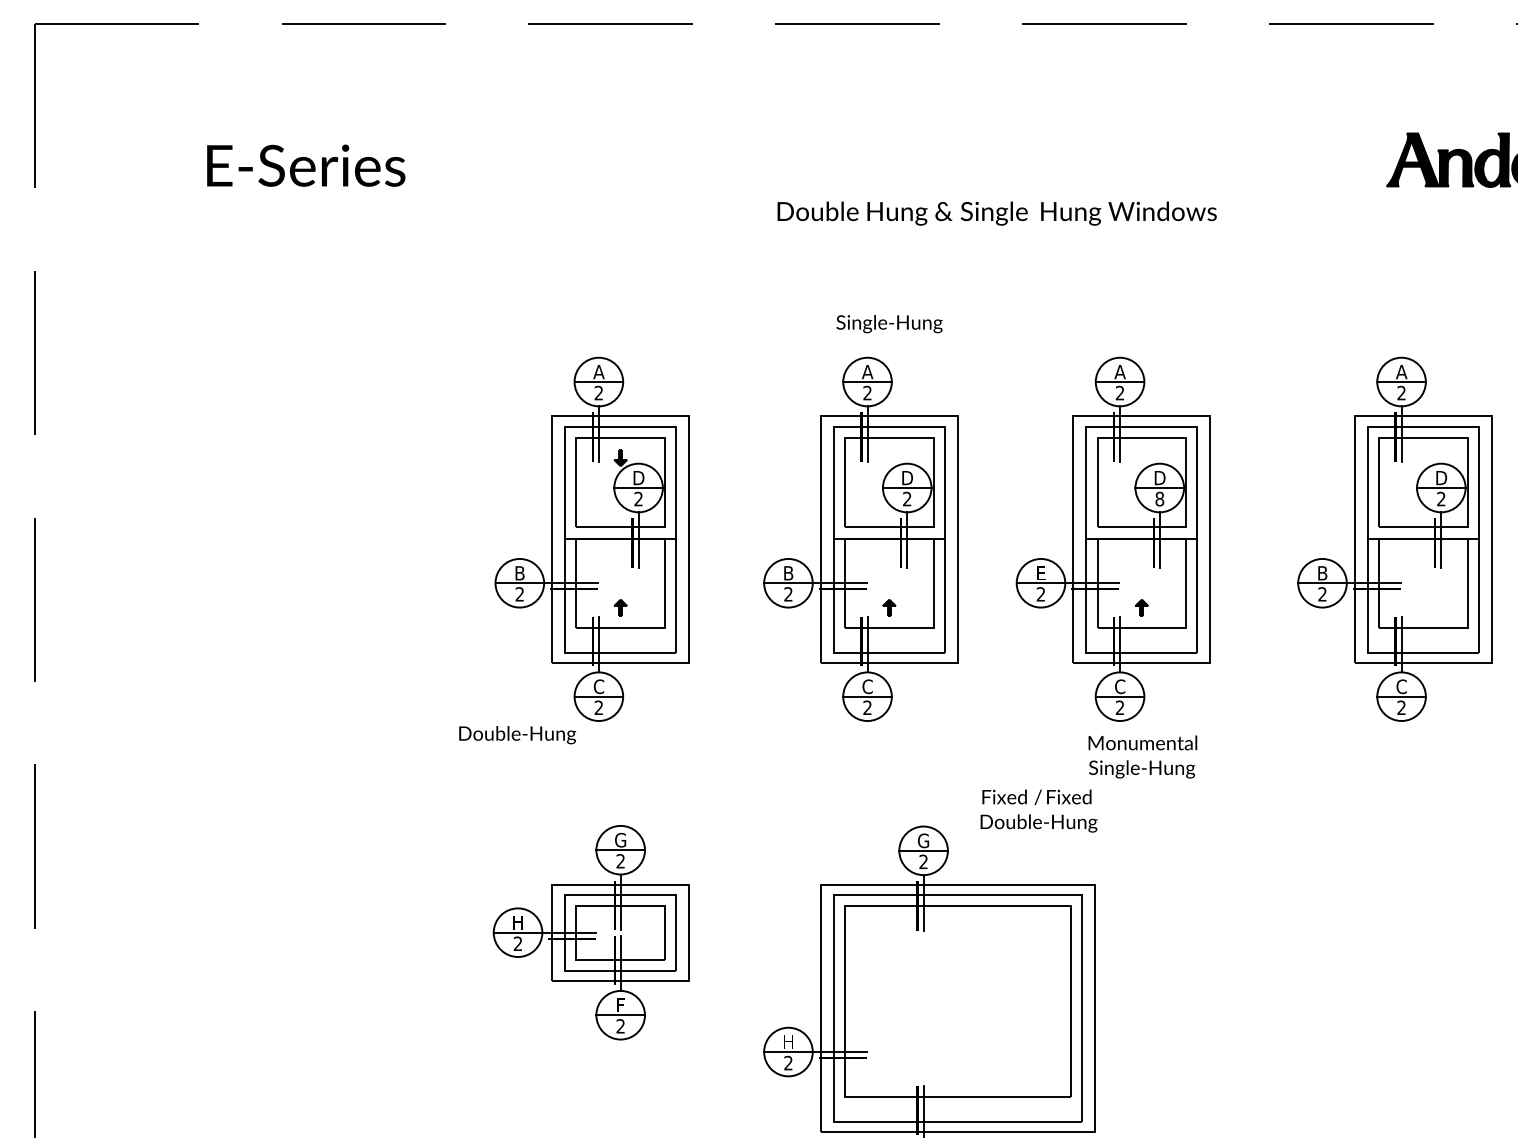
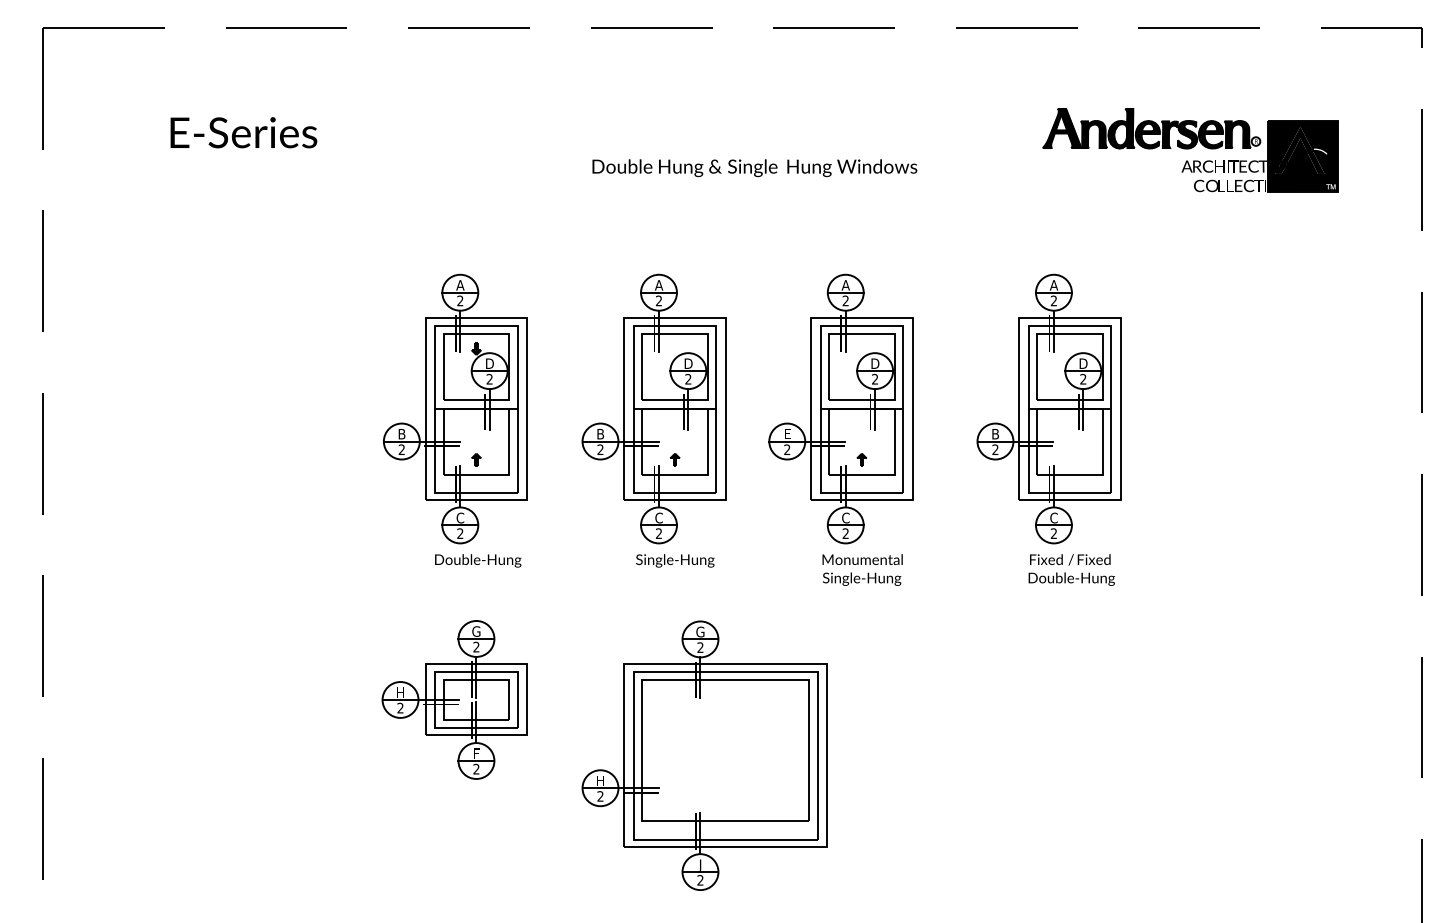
text: (889, 323) -> (675, 560), moved
text: (1160, 499) -> (875, 379), 8 -> 2
text: (517, 734) -> (478, 560), moved
text: (1038, 810) -> (1071, 569), moved

